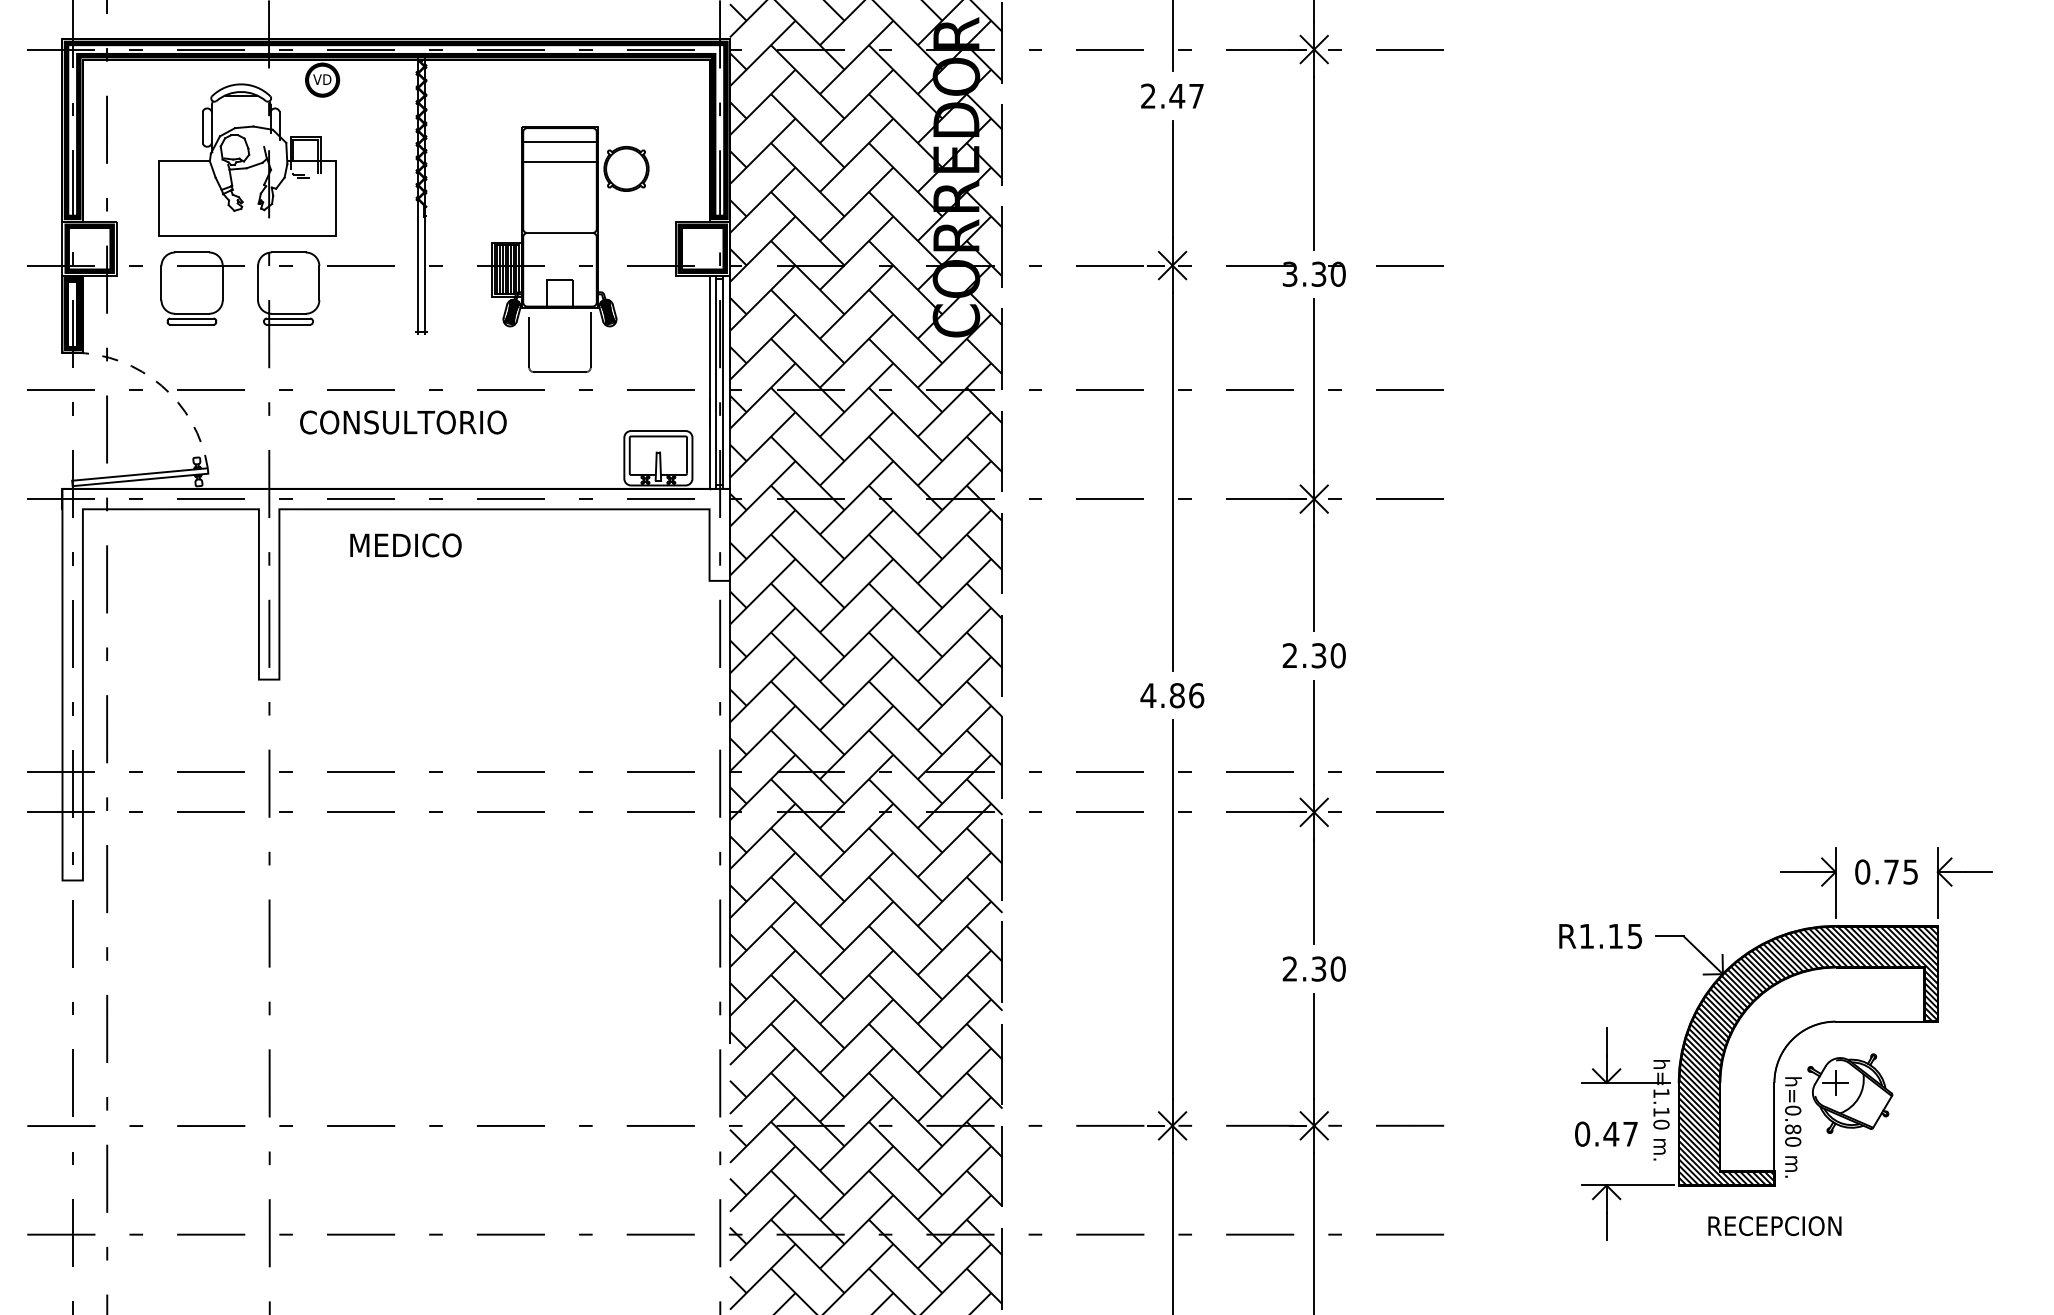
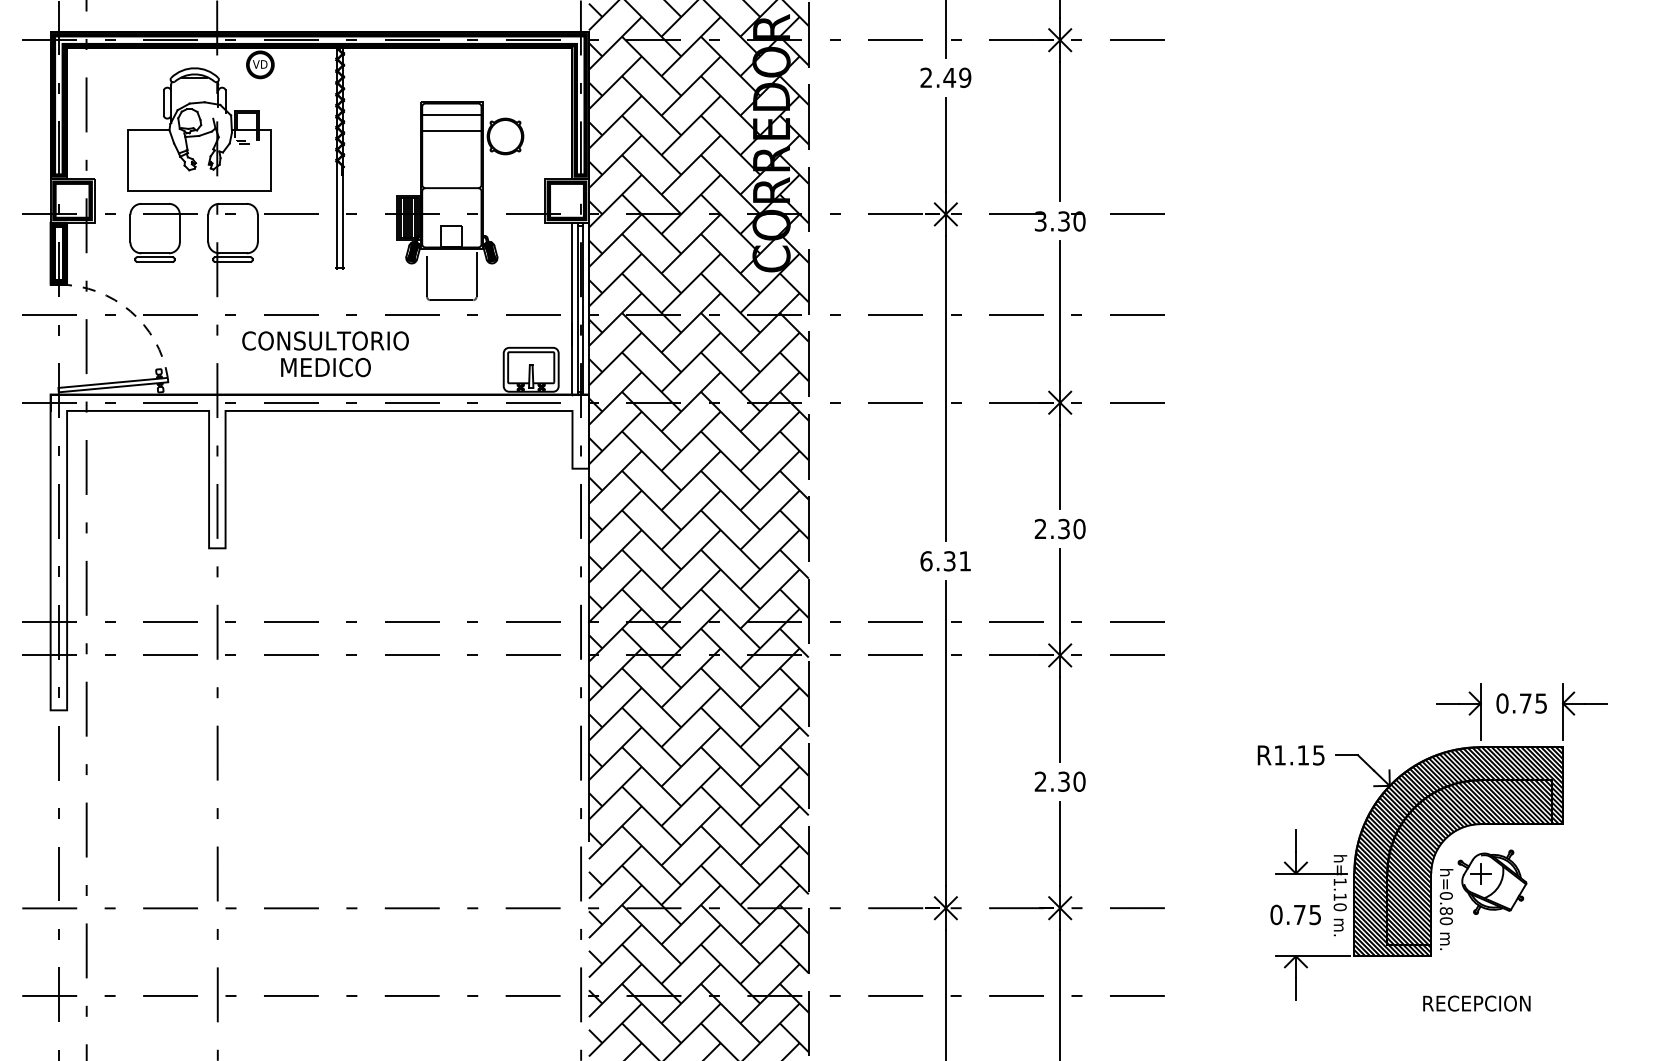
text: (1196, 95) -> (965, 77), 2.47 -> 2.49
text: (405, 545) -> (325, 367), moved
text: (1172, 695) -> (945, 561), 4.86 -> 6.31
hatch: (1821, 1069) -> (1469, 862), added
text: (1620, 1134) -> (1307, 915), 0.47 -> 0.75
text: (1774, 1226) -> (1476, 1003), moved

